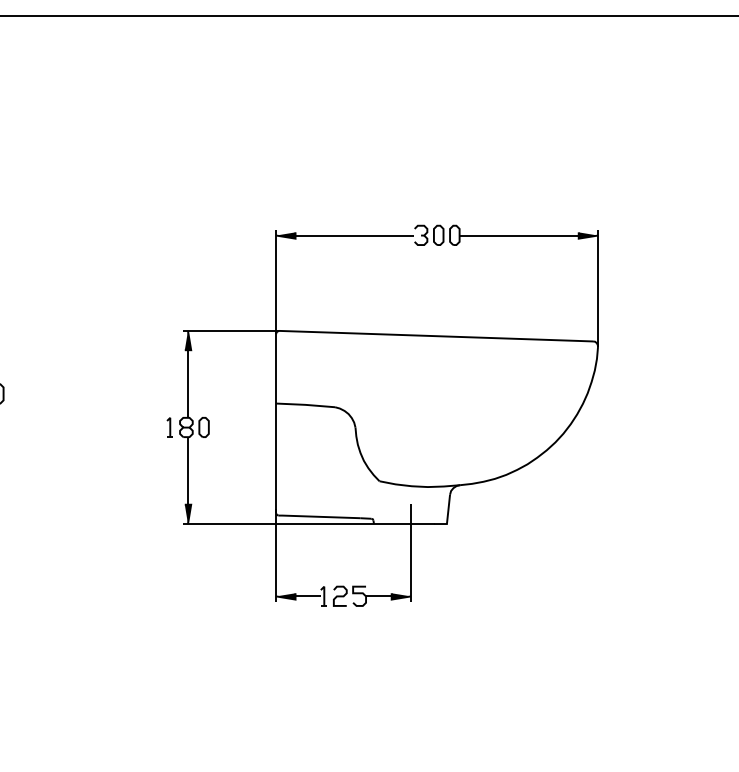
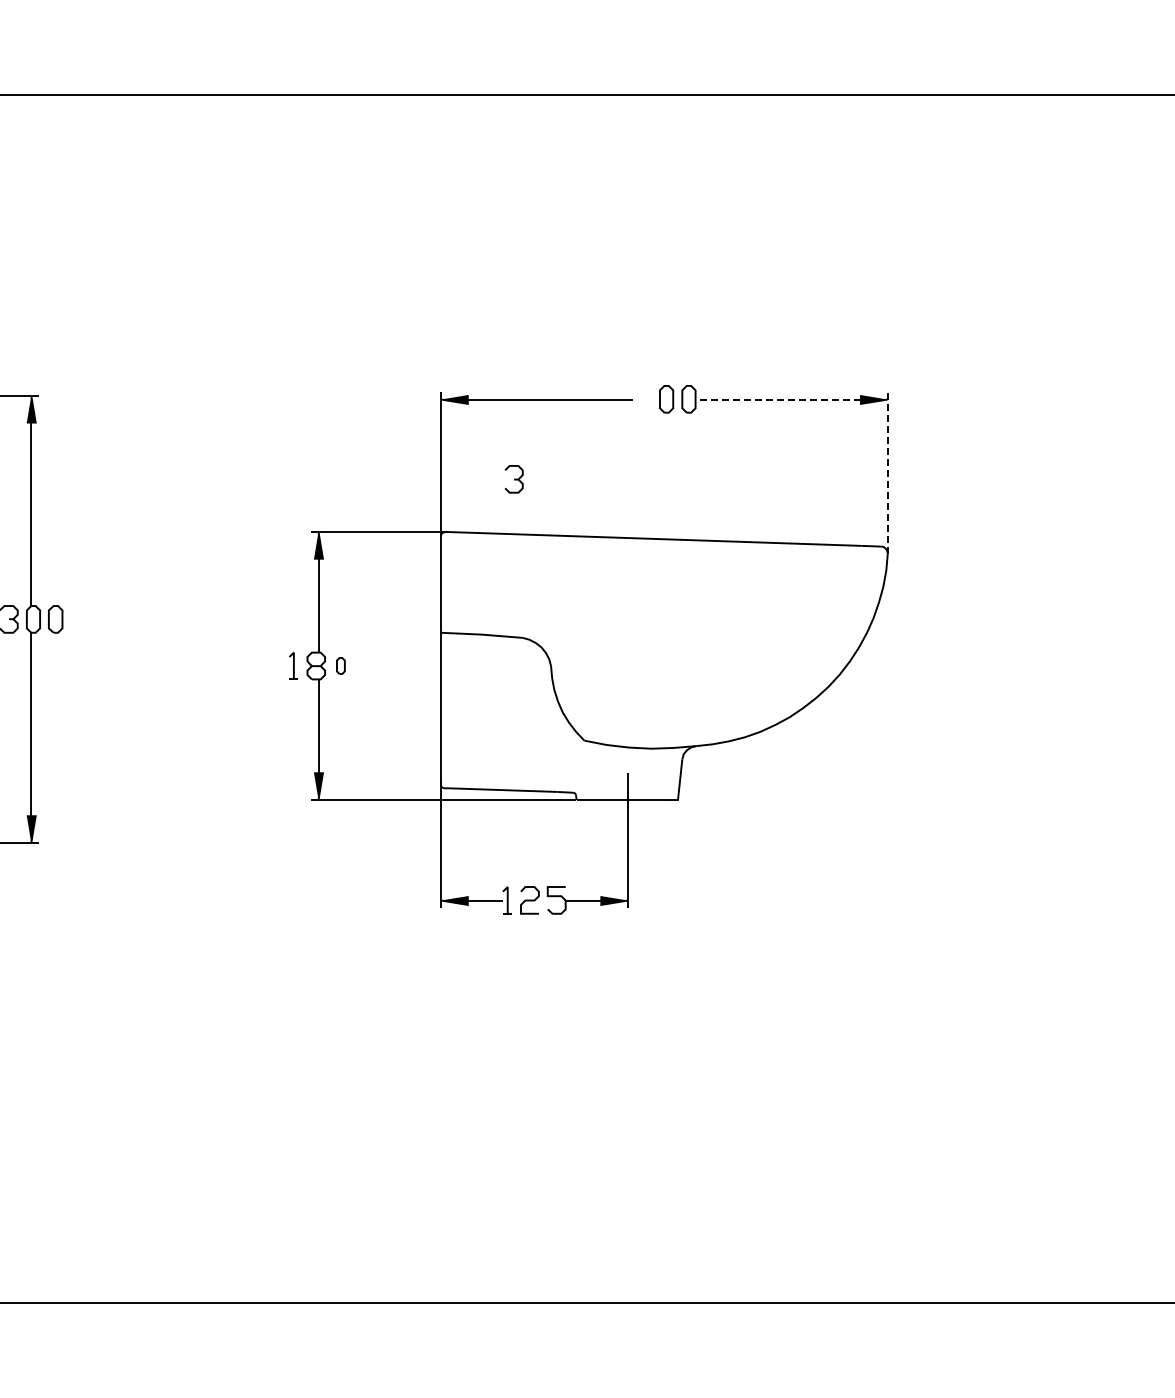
part: (420, 235) -> (513, 479), moved
line: (519, 235) -> (778, 399), solid -> dashed
line: (597, 288) -> (887, 472), solid -> dashed
part: (203, 427) -> (340, 665), size x0.6

